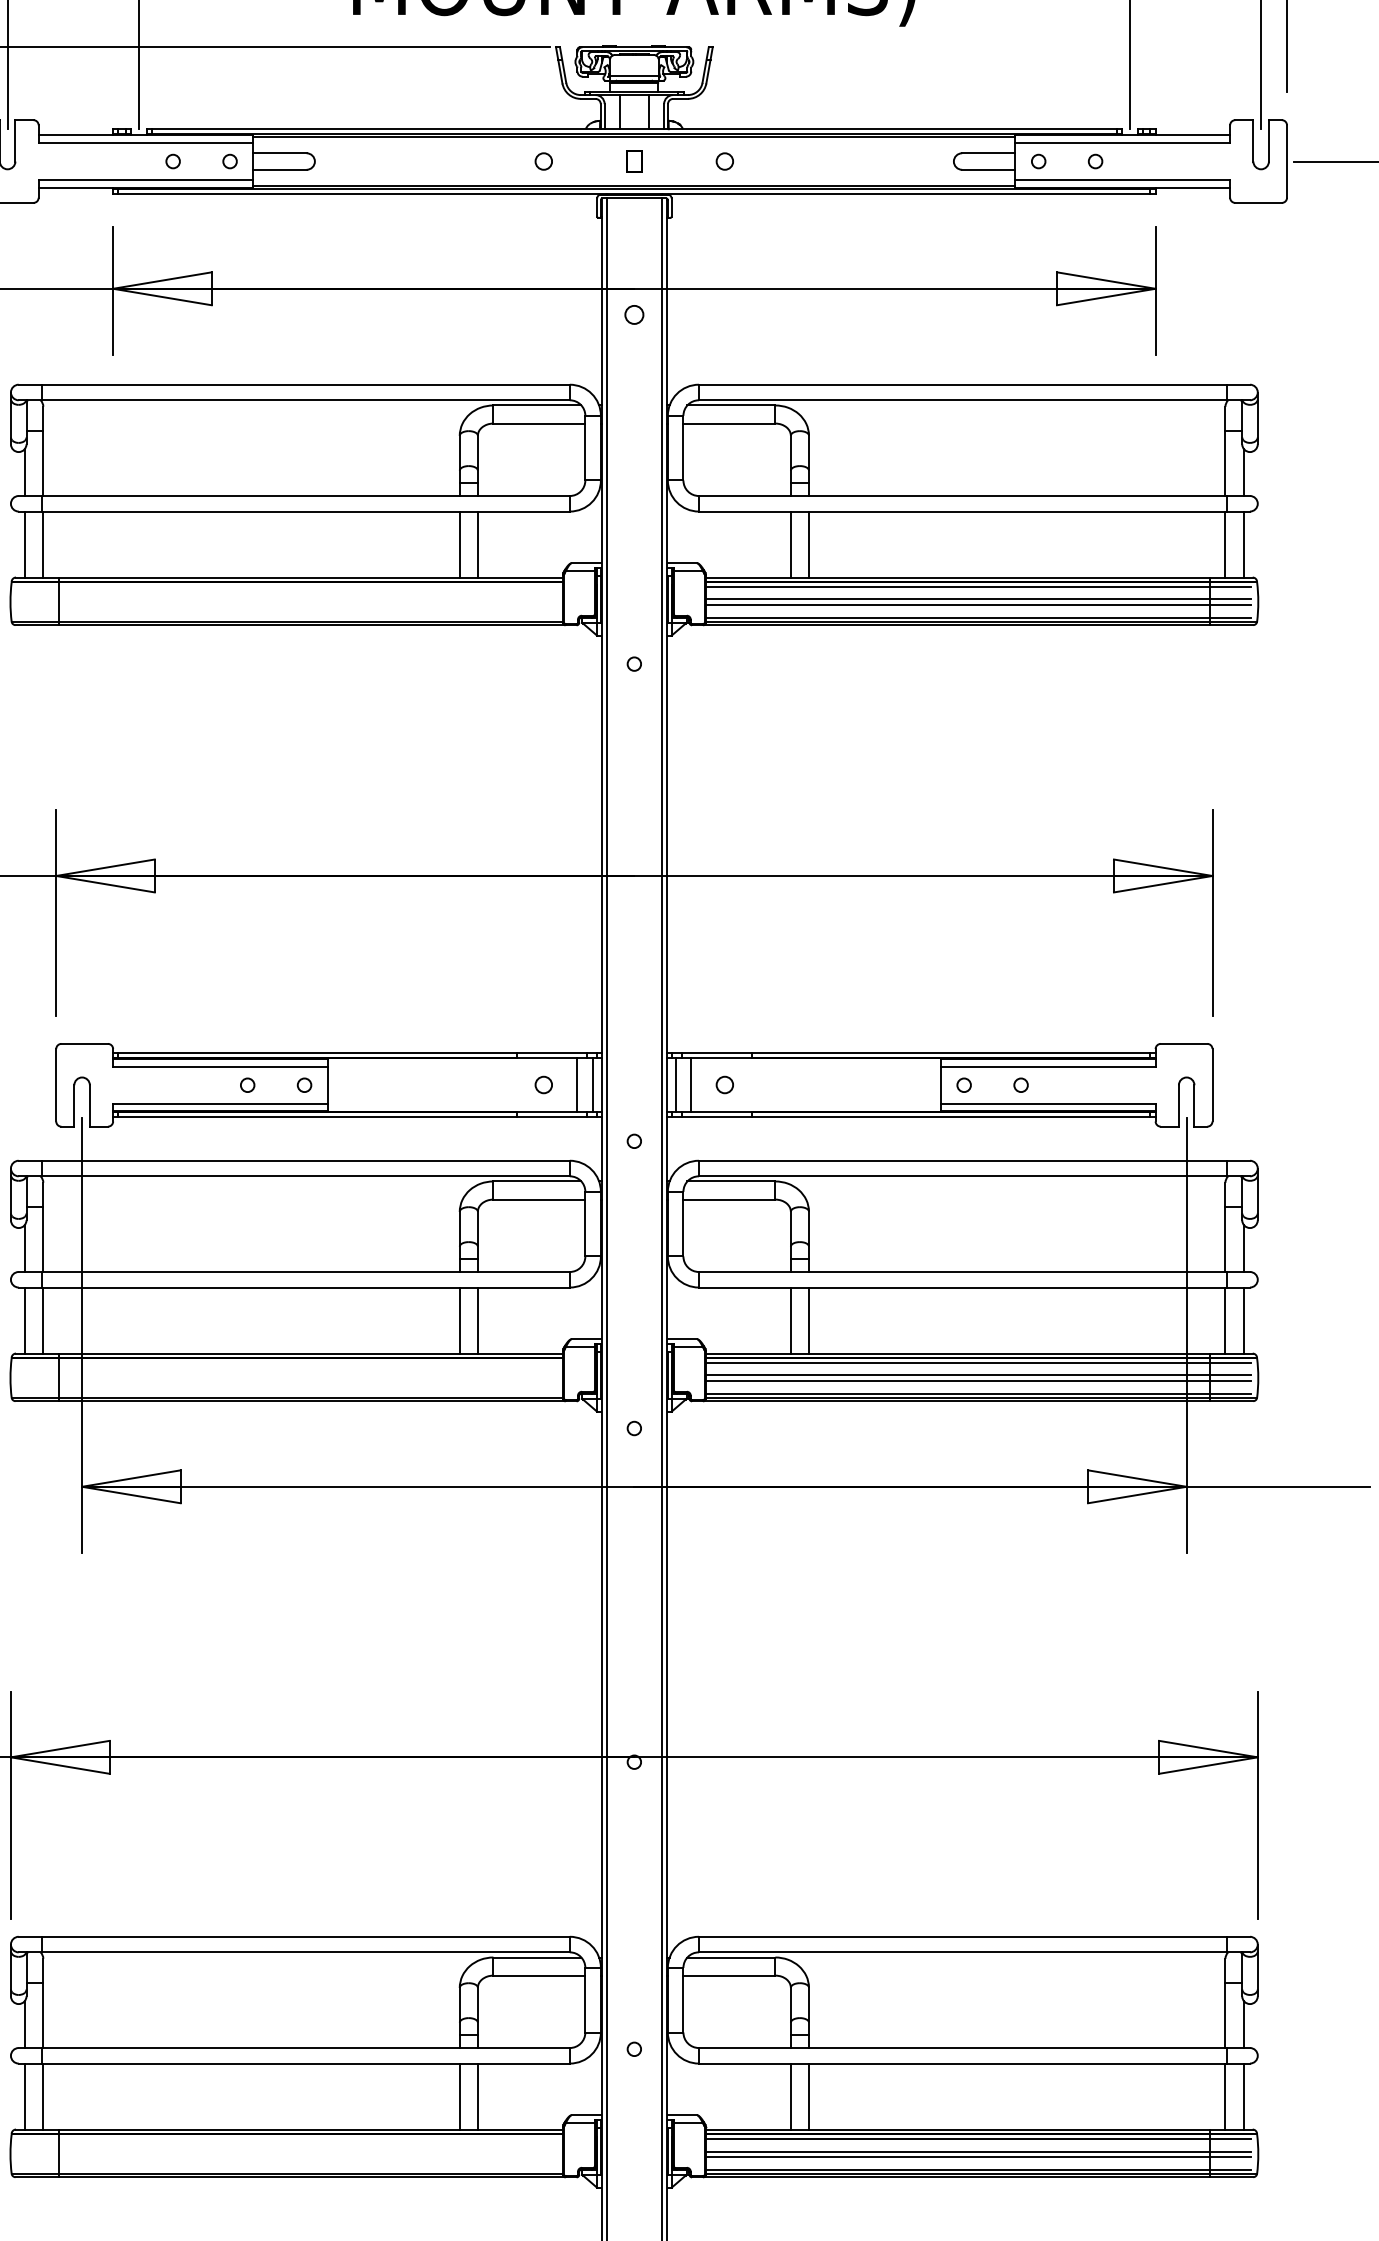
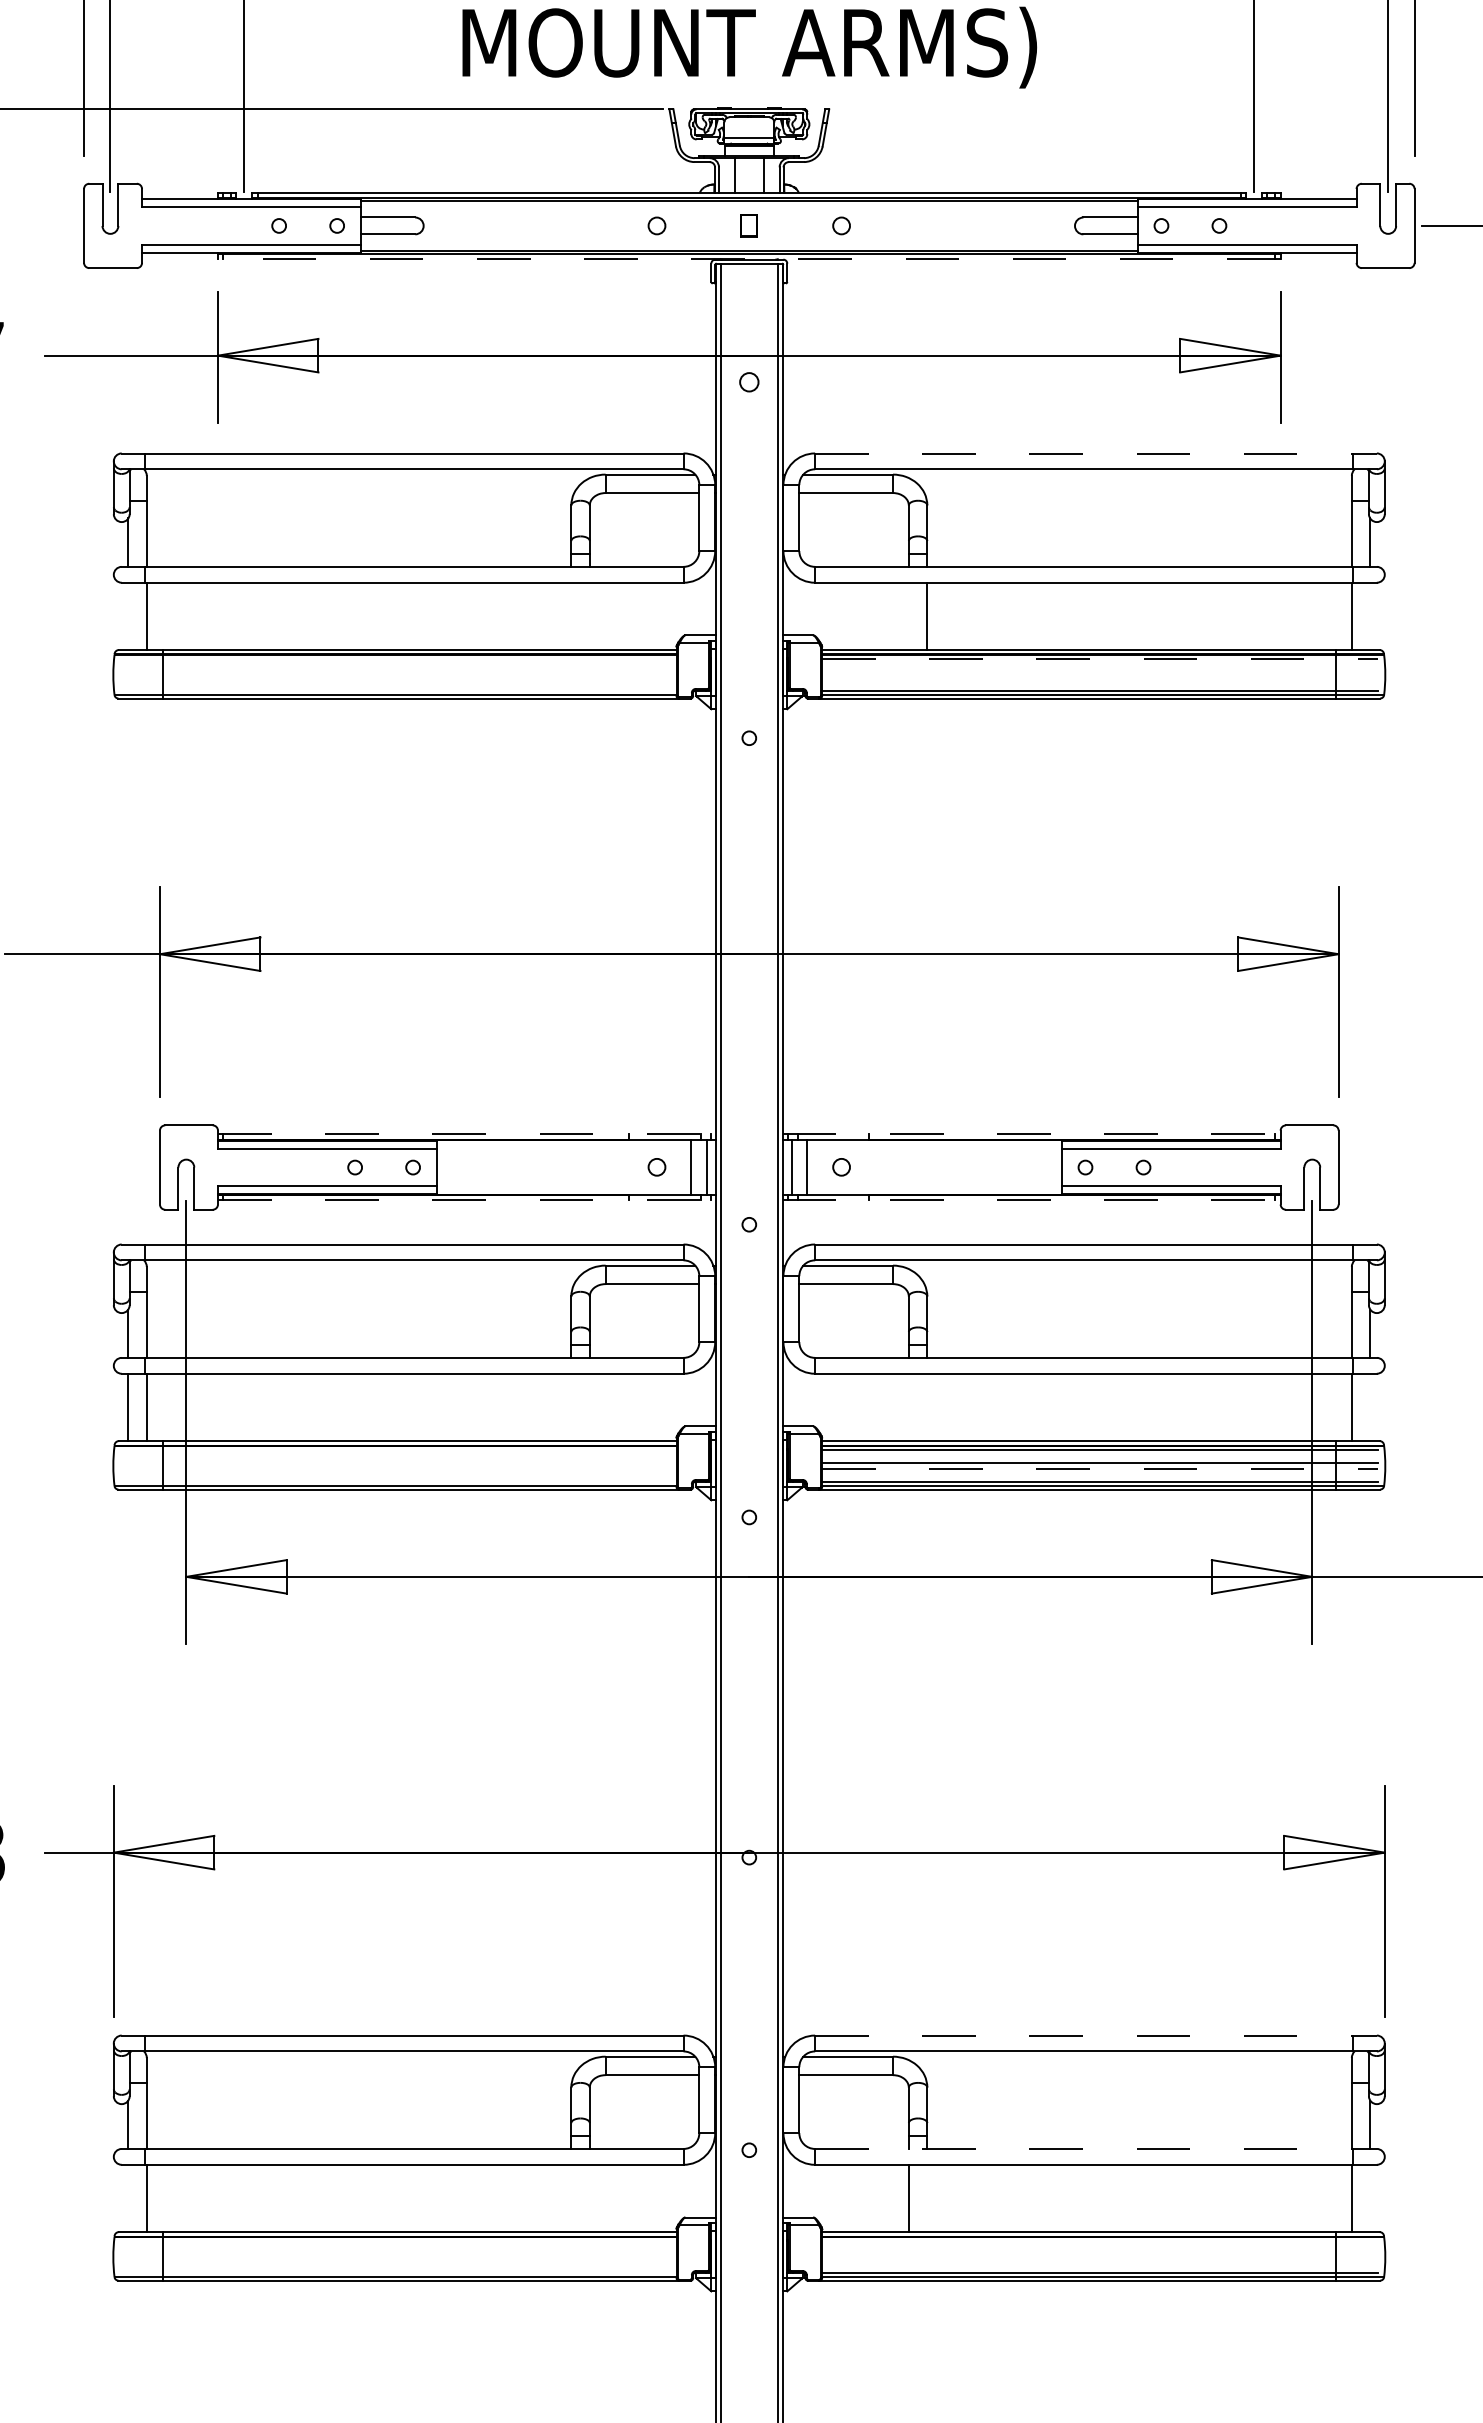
line: (633, 193) -> (748, 258), solid -> dashed
line: (974, 384) -> (1096, 453), solid -> dashed
line: (25, 543) -> (128, 615), removed
line: (459, 543) -> (571, 615), removed
line: (477, 543) -> (589, 615), removed
line: (790, 543) -> (908, 615), removed
line: (1243, 543) -> (1370, 615), removed
line: (978, 586) -> (1100, 659), solid -> dashed
line: (978, 599) -> (1100, 672), removed
line: (978, 604) -> (1100, 677), removed
line: (356, 1052) -> (466, 1134), solid -> dashed
line: (911, 1052) -> (1031, 1134), solid -> dashed
line: (356, 1117) -> (466, 1200), solid -> dashed
line: (911, 1117) -> (1031, 1200), solid -> dashed
line: (459, 1320) -> (571, 1407), removed
line: (477, 1320) -> (589, 1407), removed
line: (790, 1320) -> (908, 1407), removed
line: (809, 1320) -> (927, 1407), removed
line: (1243, 1320) -> (1370, 1407), removed
line: (978, 1380) -> (1100, 1468), solid -> dashed
line: (974, 1936) -> (1096, 2035), solid -> dashed
line: (974, 2048) -> (1096, 2149), solid -> dashed
line: (25, 2096) -> (128, 2198), removed
line: (459, 2096) -> (571, 2198), removed
line: (477, 2096) -> (589, 2198), removed
line: (809, 2096) -> (927, 2198), removed
line: (1243, 2096) -> (1370, 2198), removed
line: (978, 2138) -> (1100, 2241), removed
line: (978, 2151) -> (1100, 2254), removed
line: (978, 2156) -> (1100, 2259), removed

